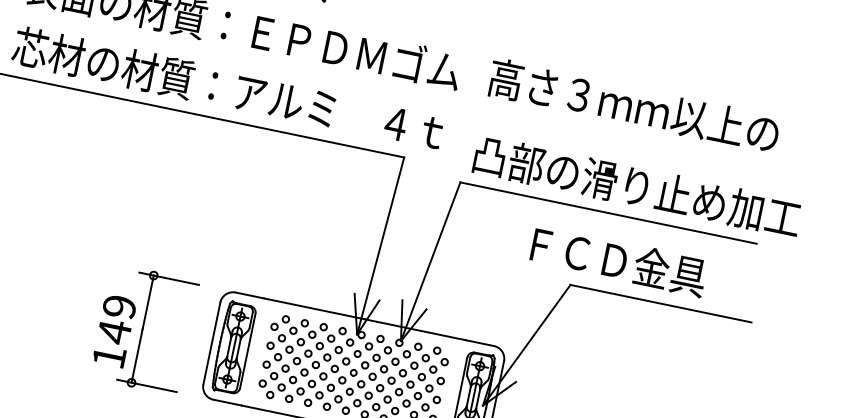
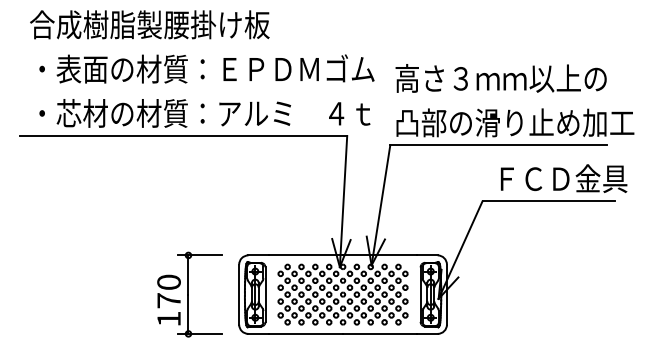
text: (633, 105) -> (500, 78), moved
text: (619, 261) -> (564, 178), moved
text: (116, 319) -> (168, 291), 149 -> 170

